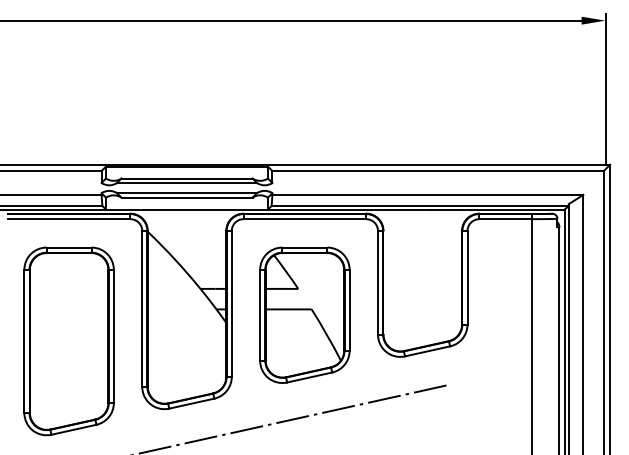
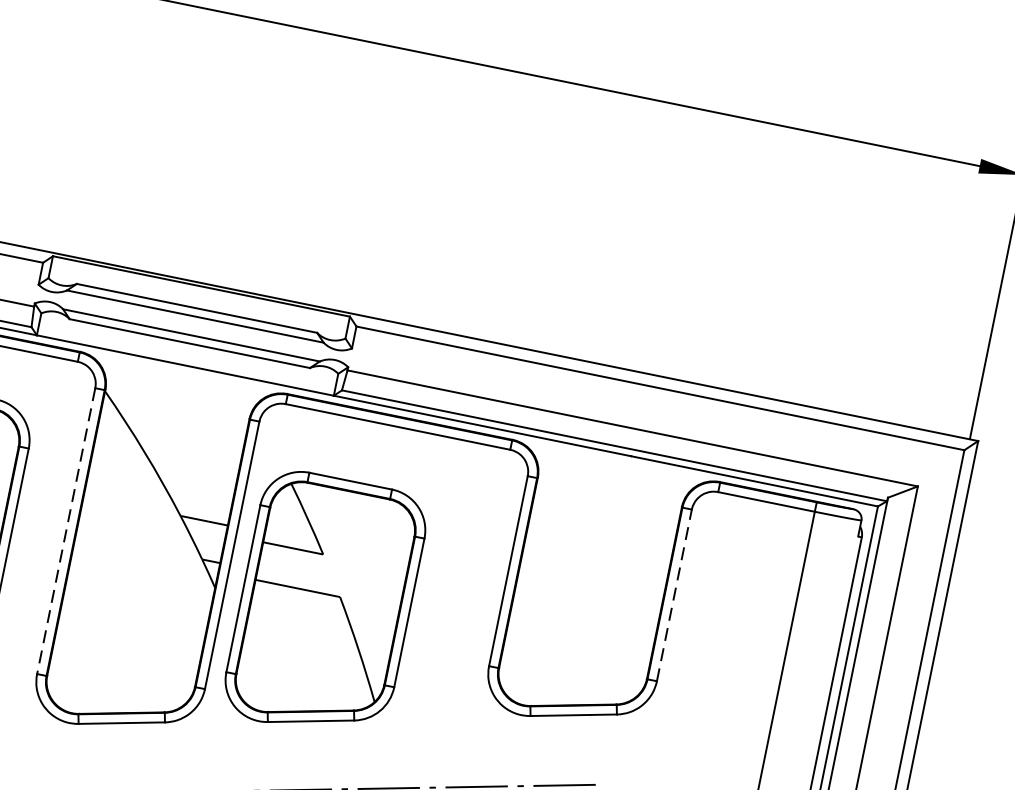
line: (467, 277) -> (674, 594), solid -> dashed
line: (142, 309) -> (66, 532), solid -> dashed
part: (304, 314) -> (325, 603), moved

